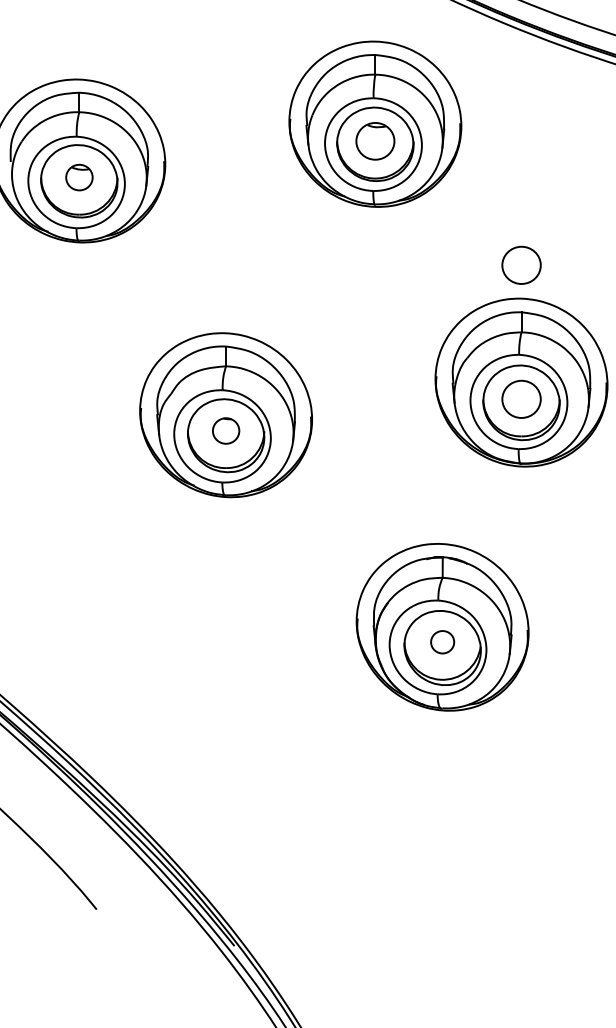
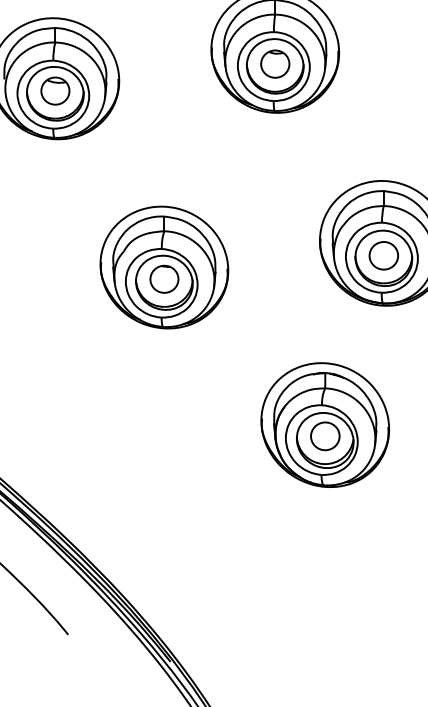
part: (79, 177) -> (55, 91), size x1.43
part: (521, 264) -> (383, 155), removed
part: (225, 430) -> (163, 278), size x1.43
part: (442, 641) -> (325, 435), size x1.67

